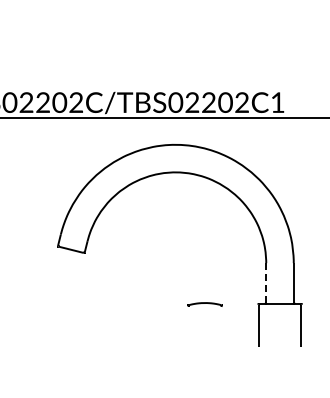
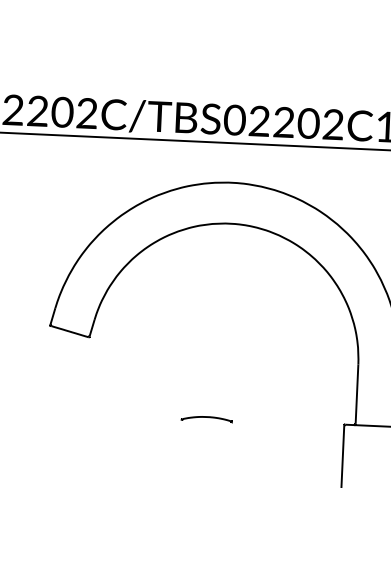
line: (266, 283) -> (357, 394), dashed -> solid
part: (204, 304) -> (205, 419), moved

